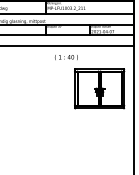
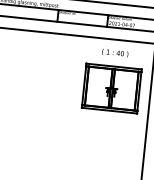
text: (66, 57) -> (115, 53), moved

